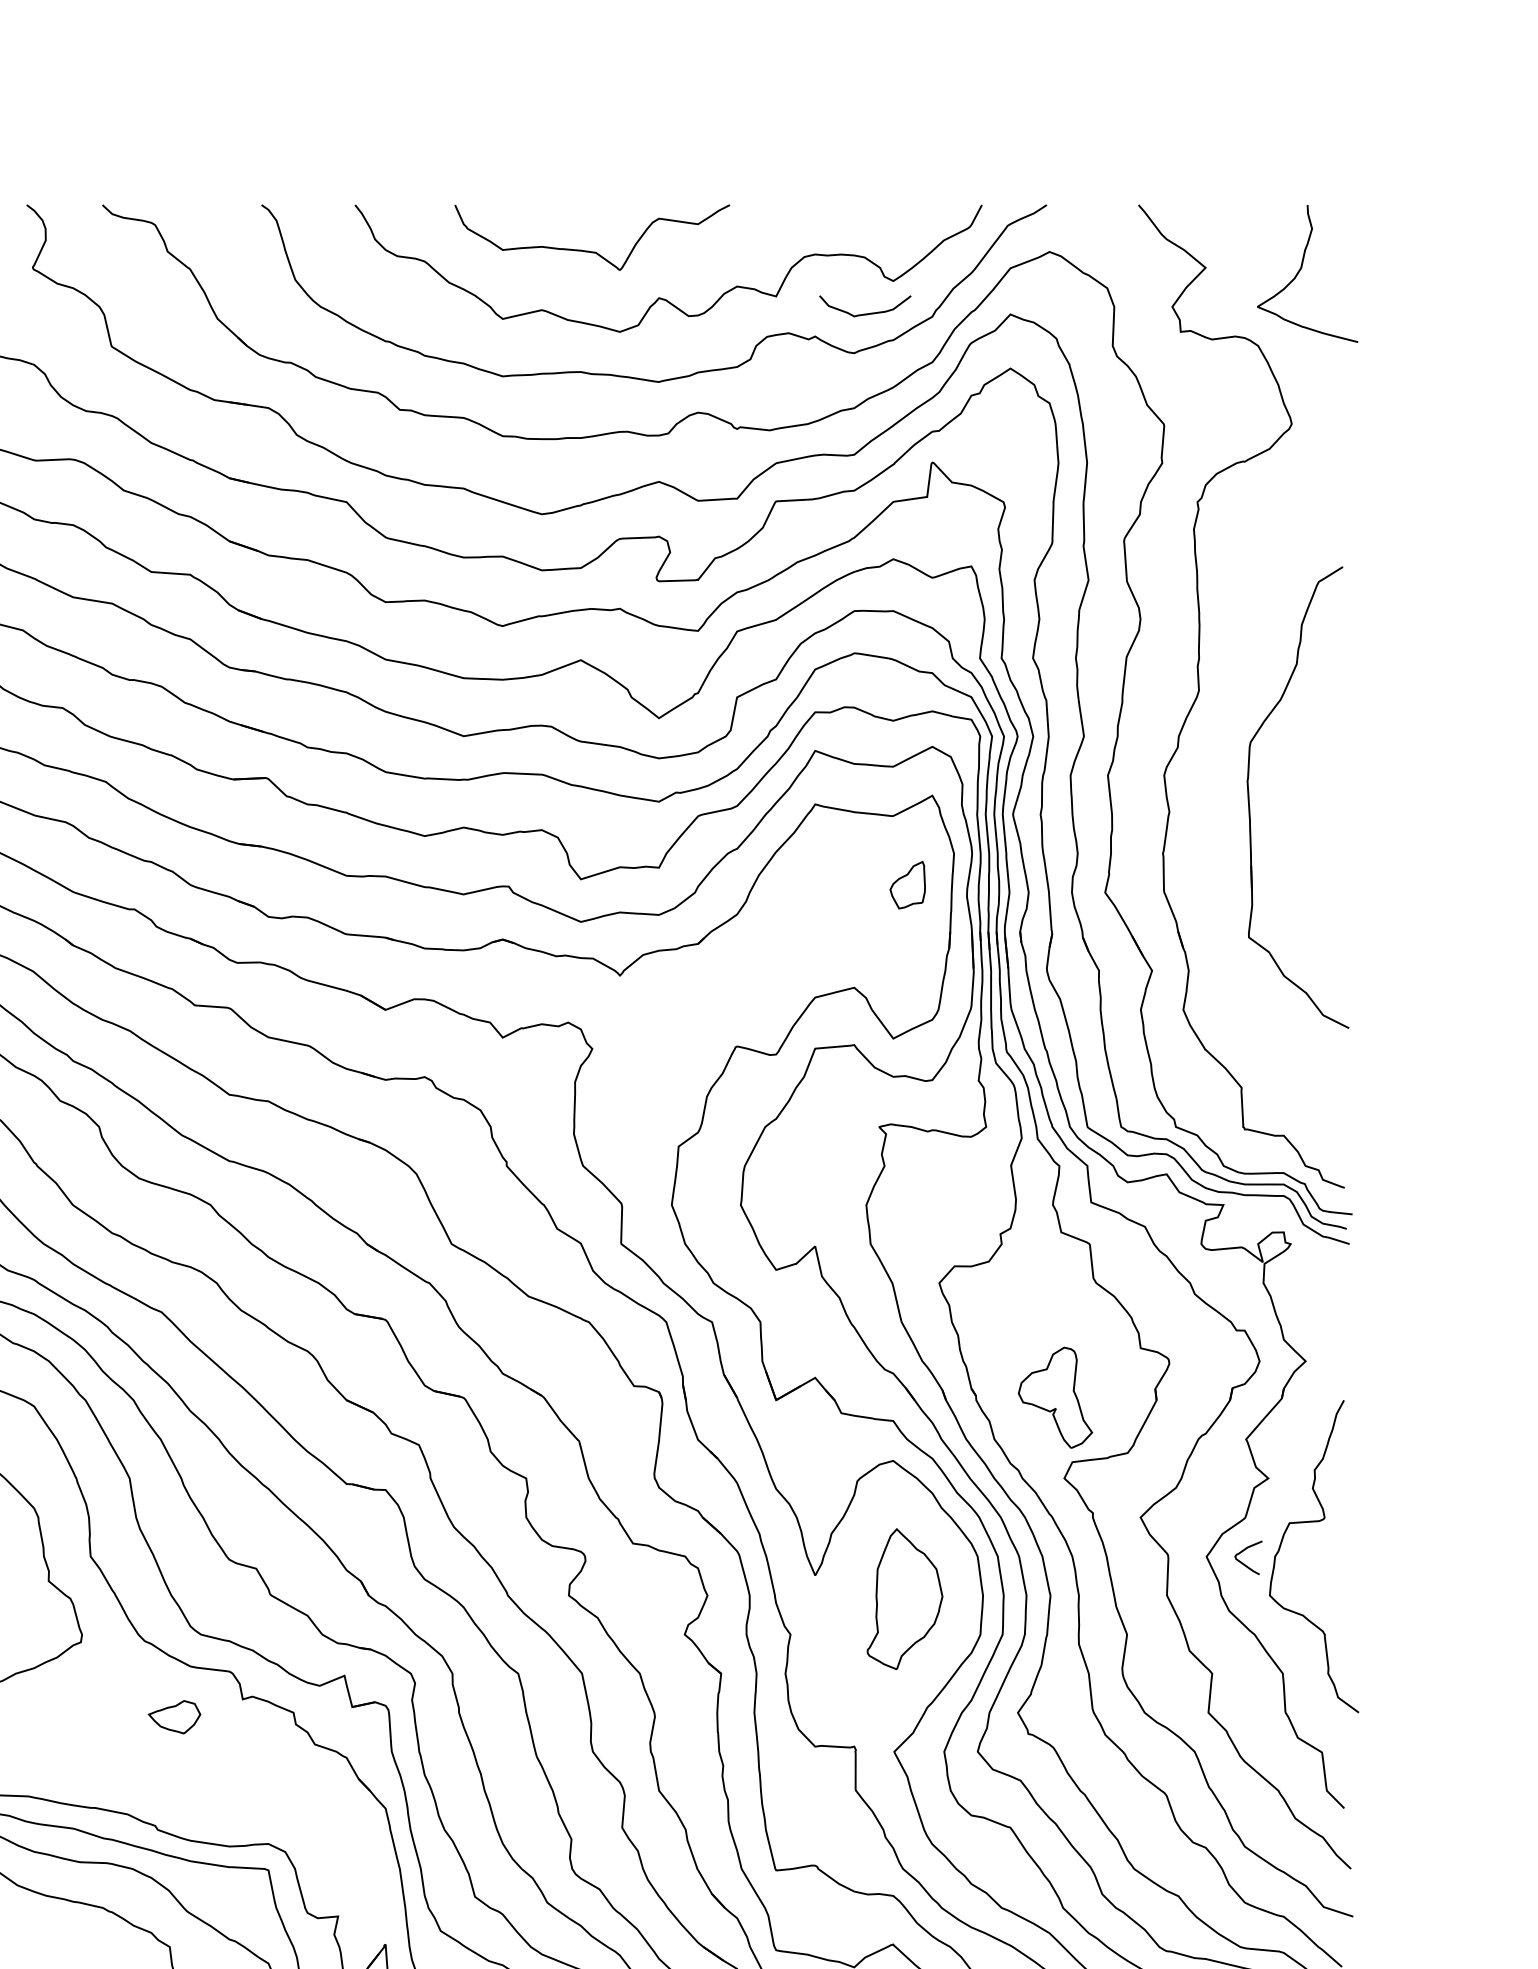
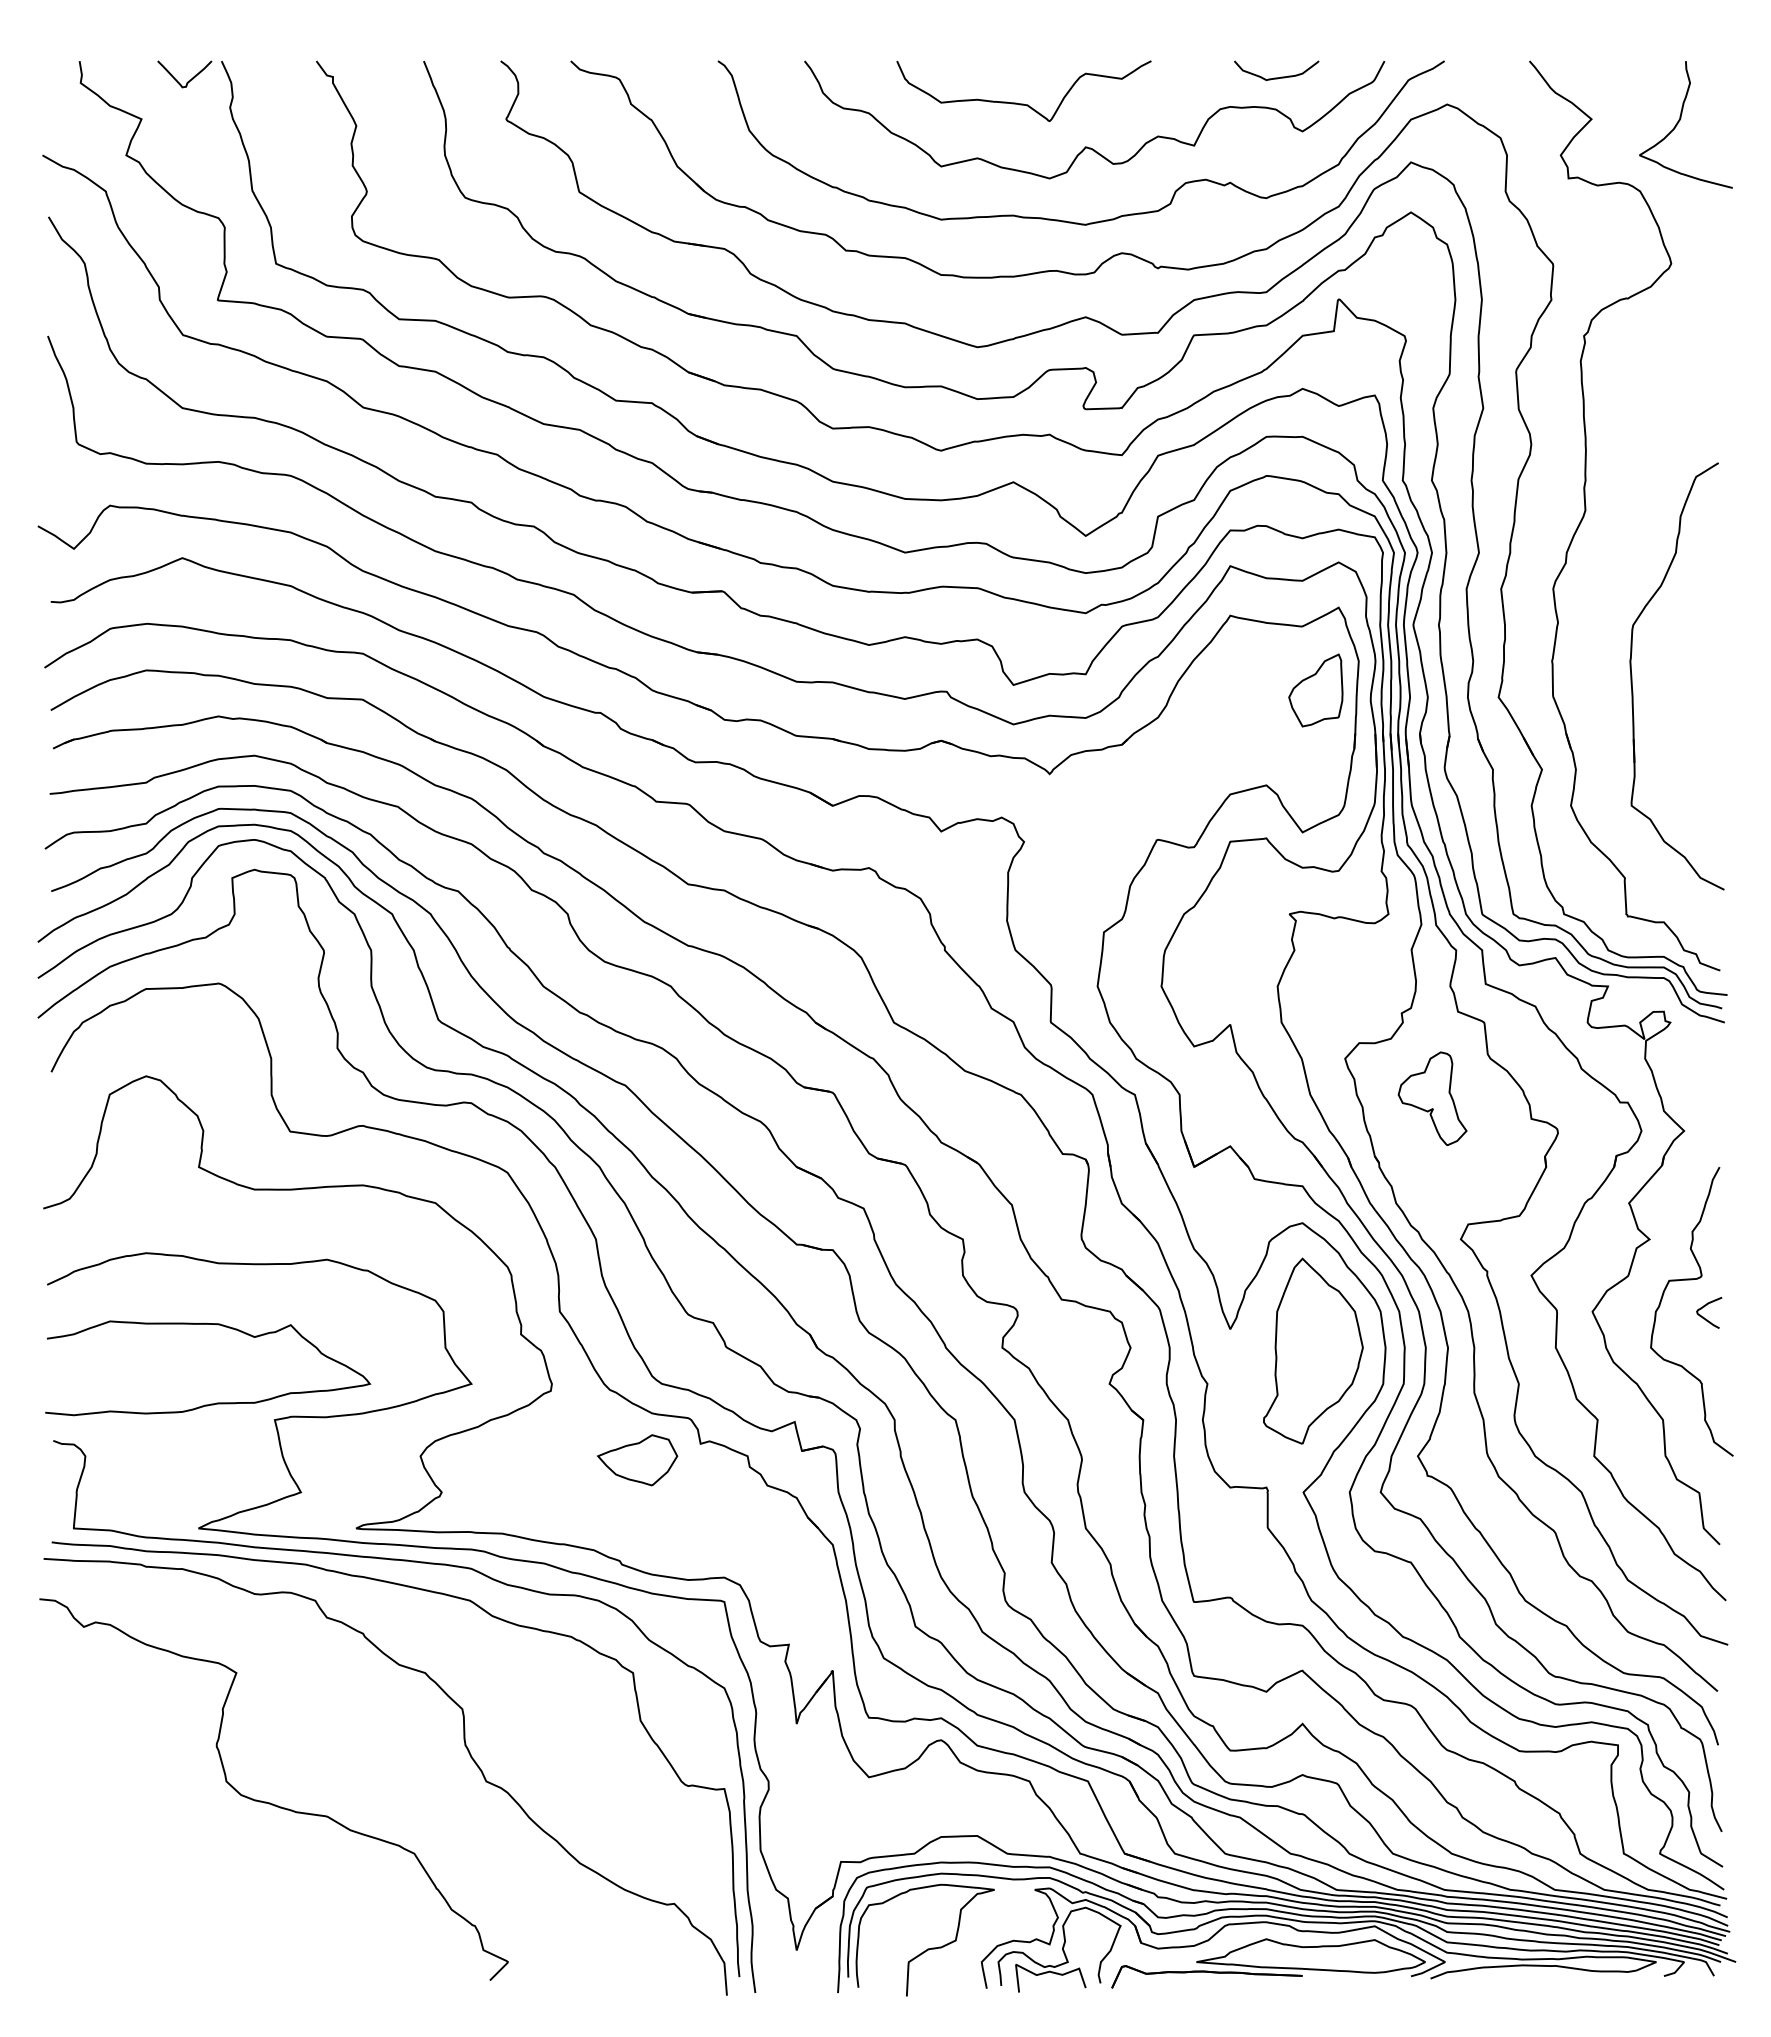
curve: (865, 313) -> (1276, 77), moved
part: (1249, 797) -> (1632, 676), moved
part: (907, 885) -> (1315, 690), size x1.67
part: (1055, 1397) -> (1432, 1098), moved
curve: (1243, 1552) -> (1704, 1307), moved
part: (905, 1598) -> (1313, 1350), size x1.43
part: (174, 1717) -> (637, 1460), size x1.67

